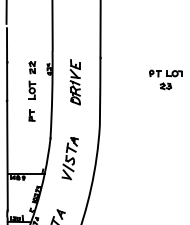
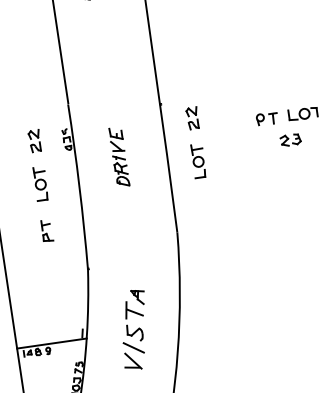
part: (116, 80) -> (196, 142), added
part: (74, 82) -> (117, 157), size x0.7
part: (69, 158) -> (133, 329), moved

